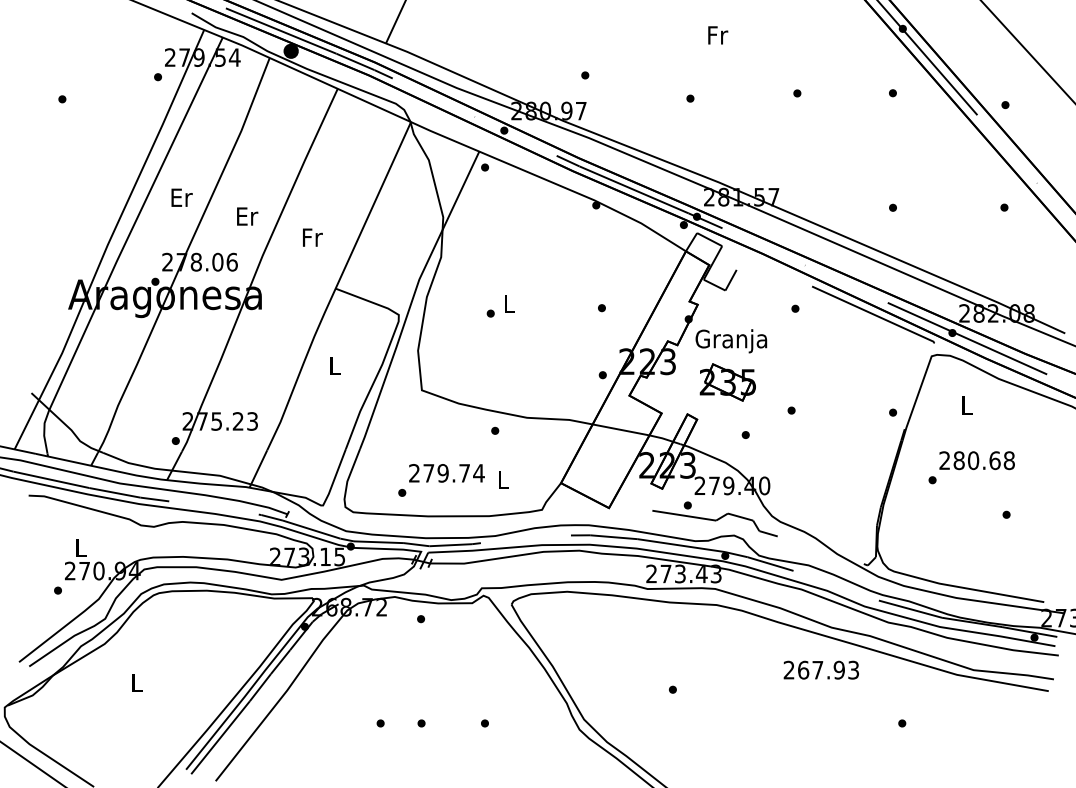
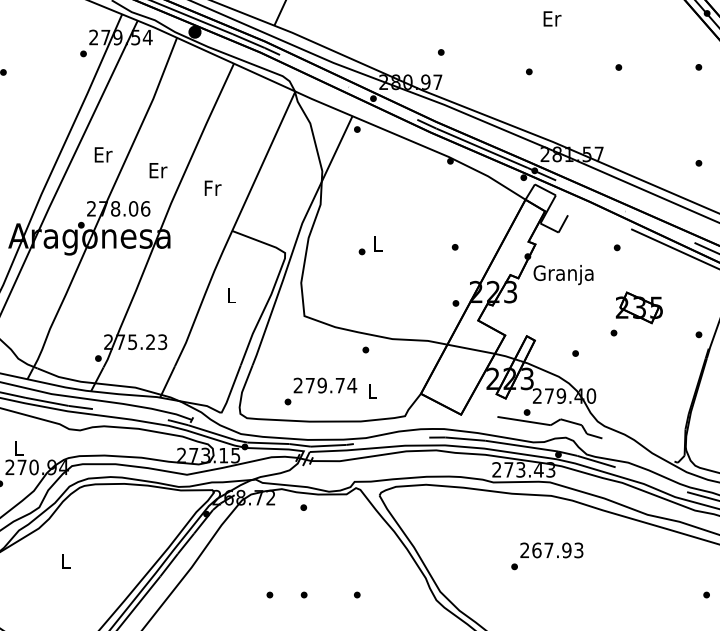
text: (717, 35) -> (551, 19), Fr -> Er
part: (727, 382) -> (639, 307), moved
text: (820, 669) -> (551, 549), moved

